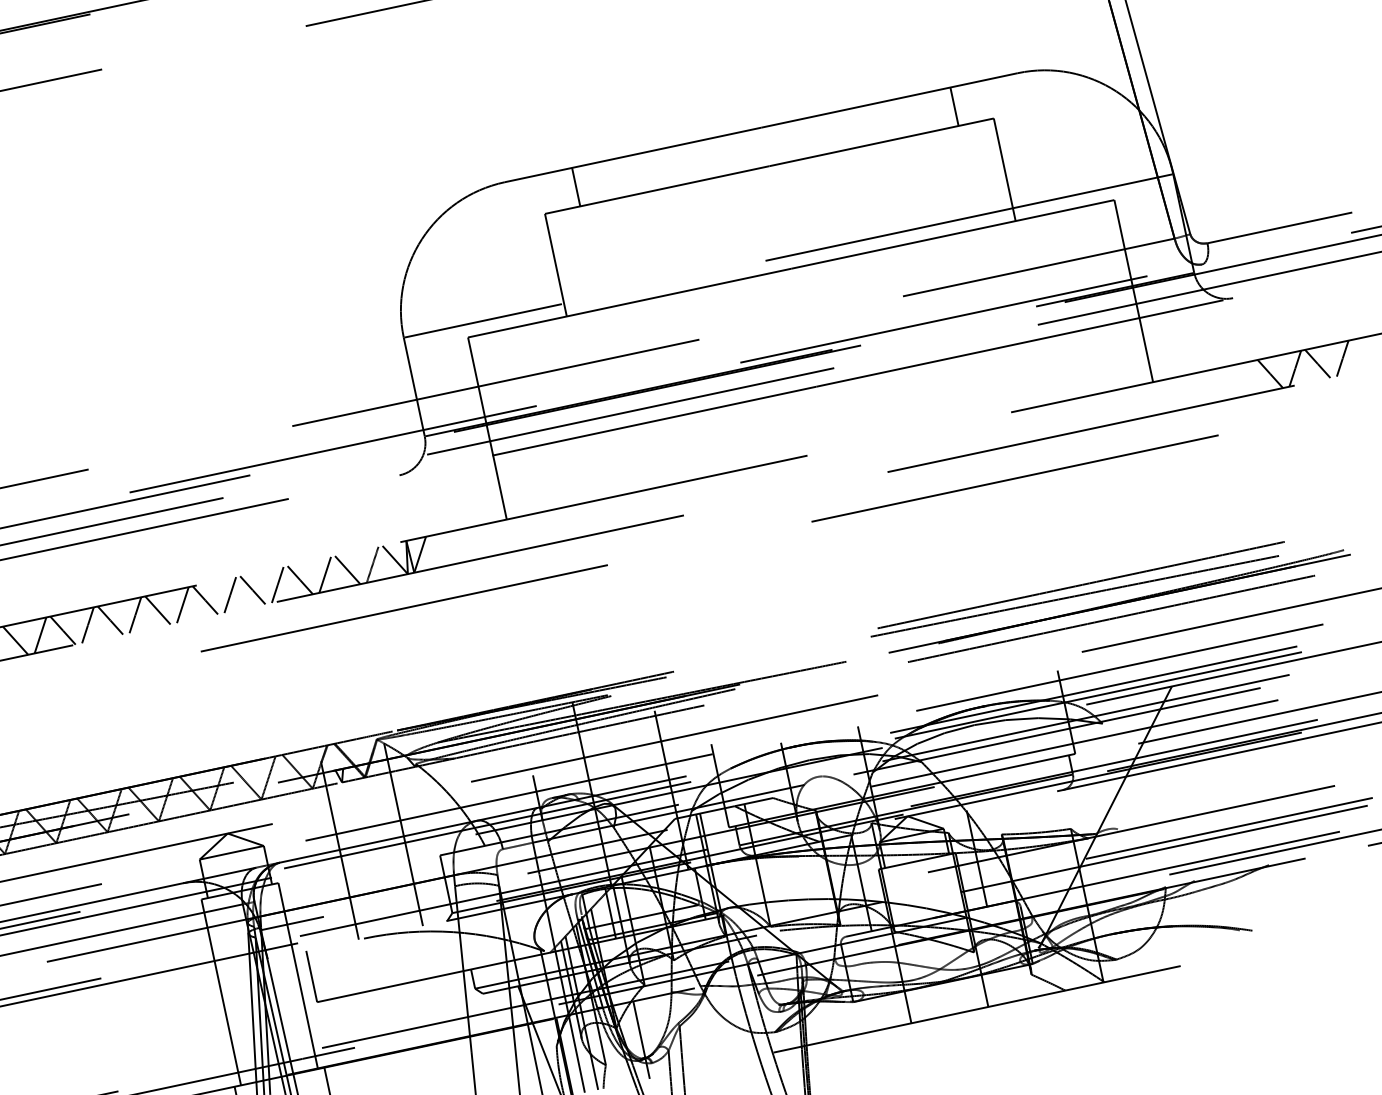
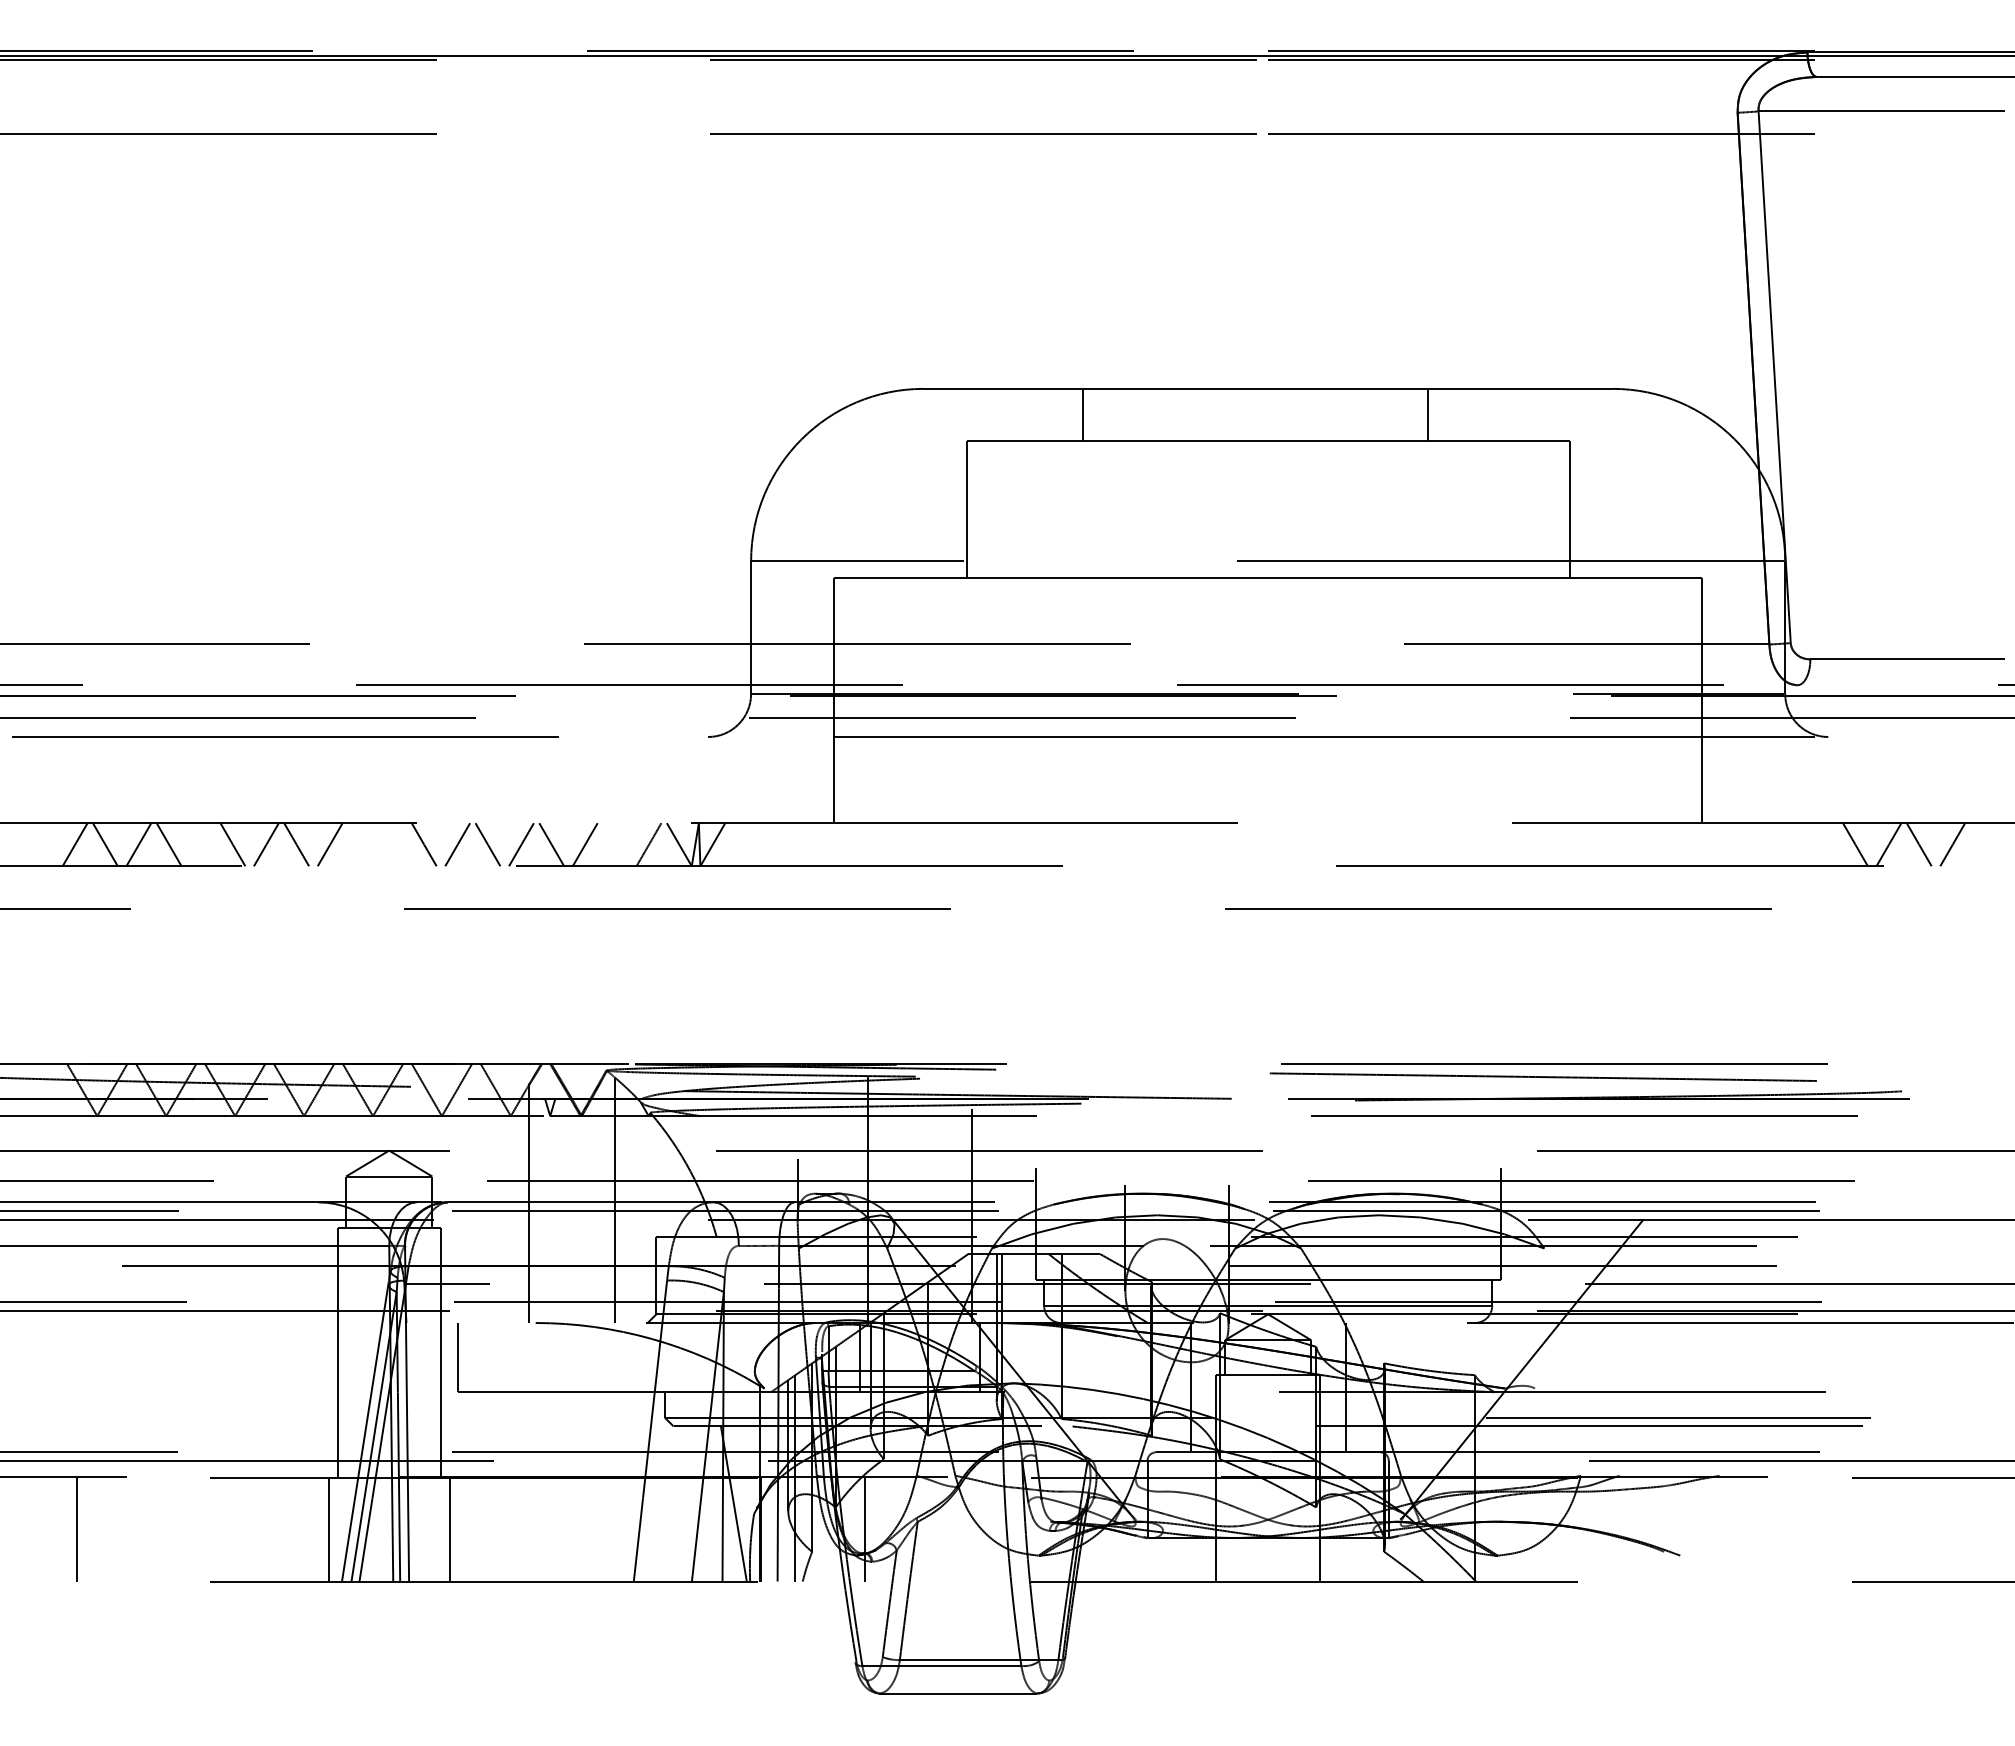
line: (954, 106) -> (1428, 414), moved
line: (575, 187) -> (1082, 414), moved
line: (347, 569) -> (615, 844), removed
line: (182, 605) -> (393, 844), removed
line: (157, 610) -> (360, 844), removed
line: (40, 635) -> (202, 844), removed

